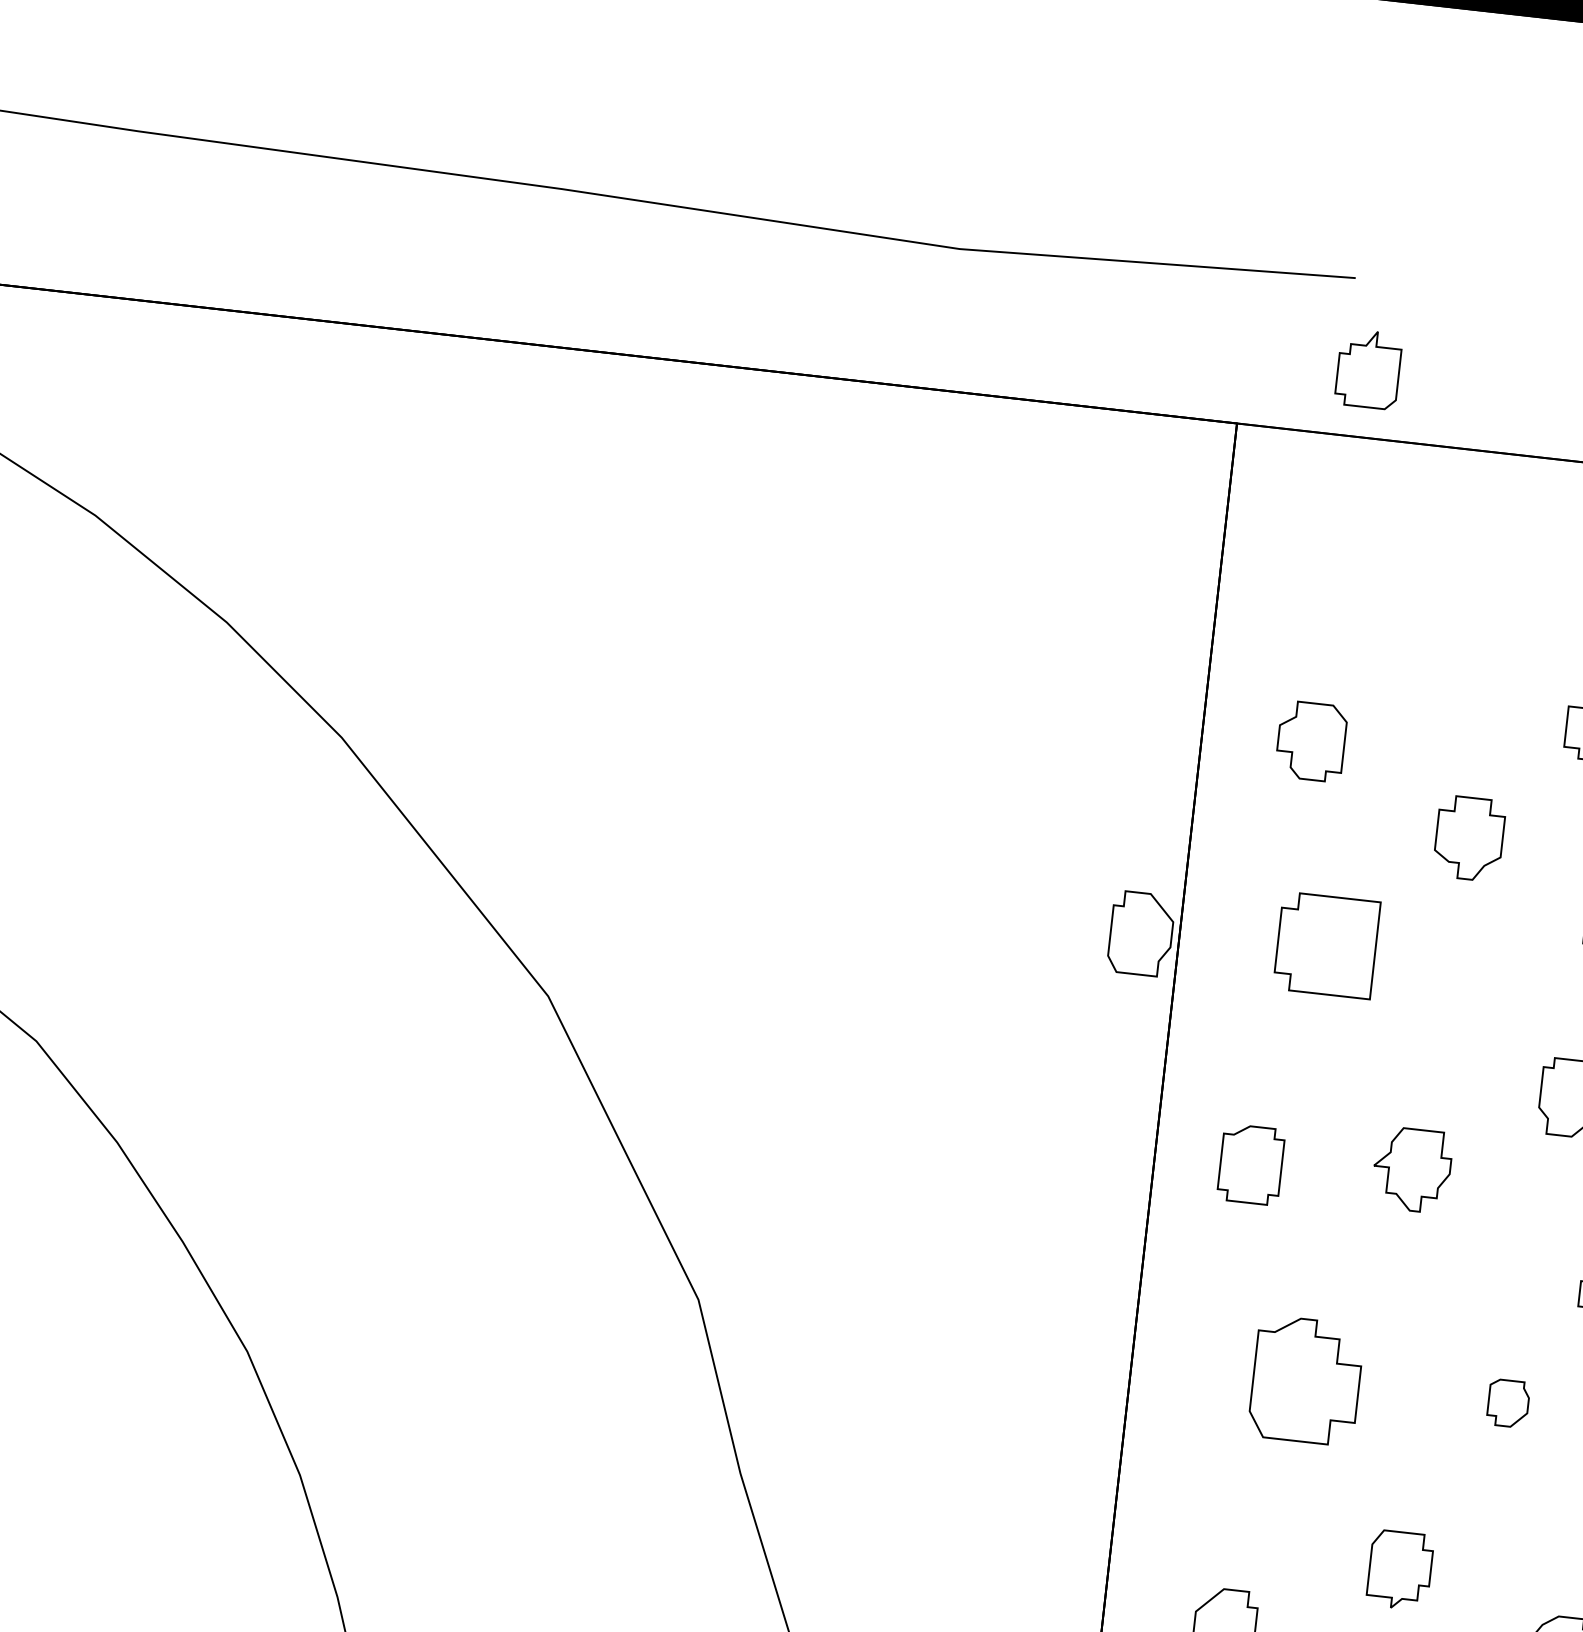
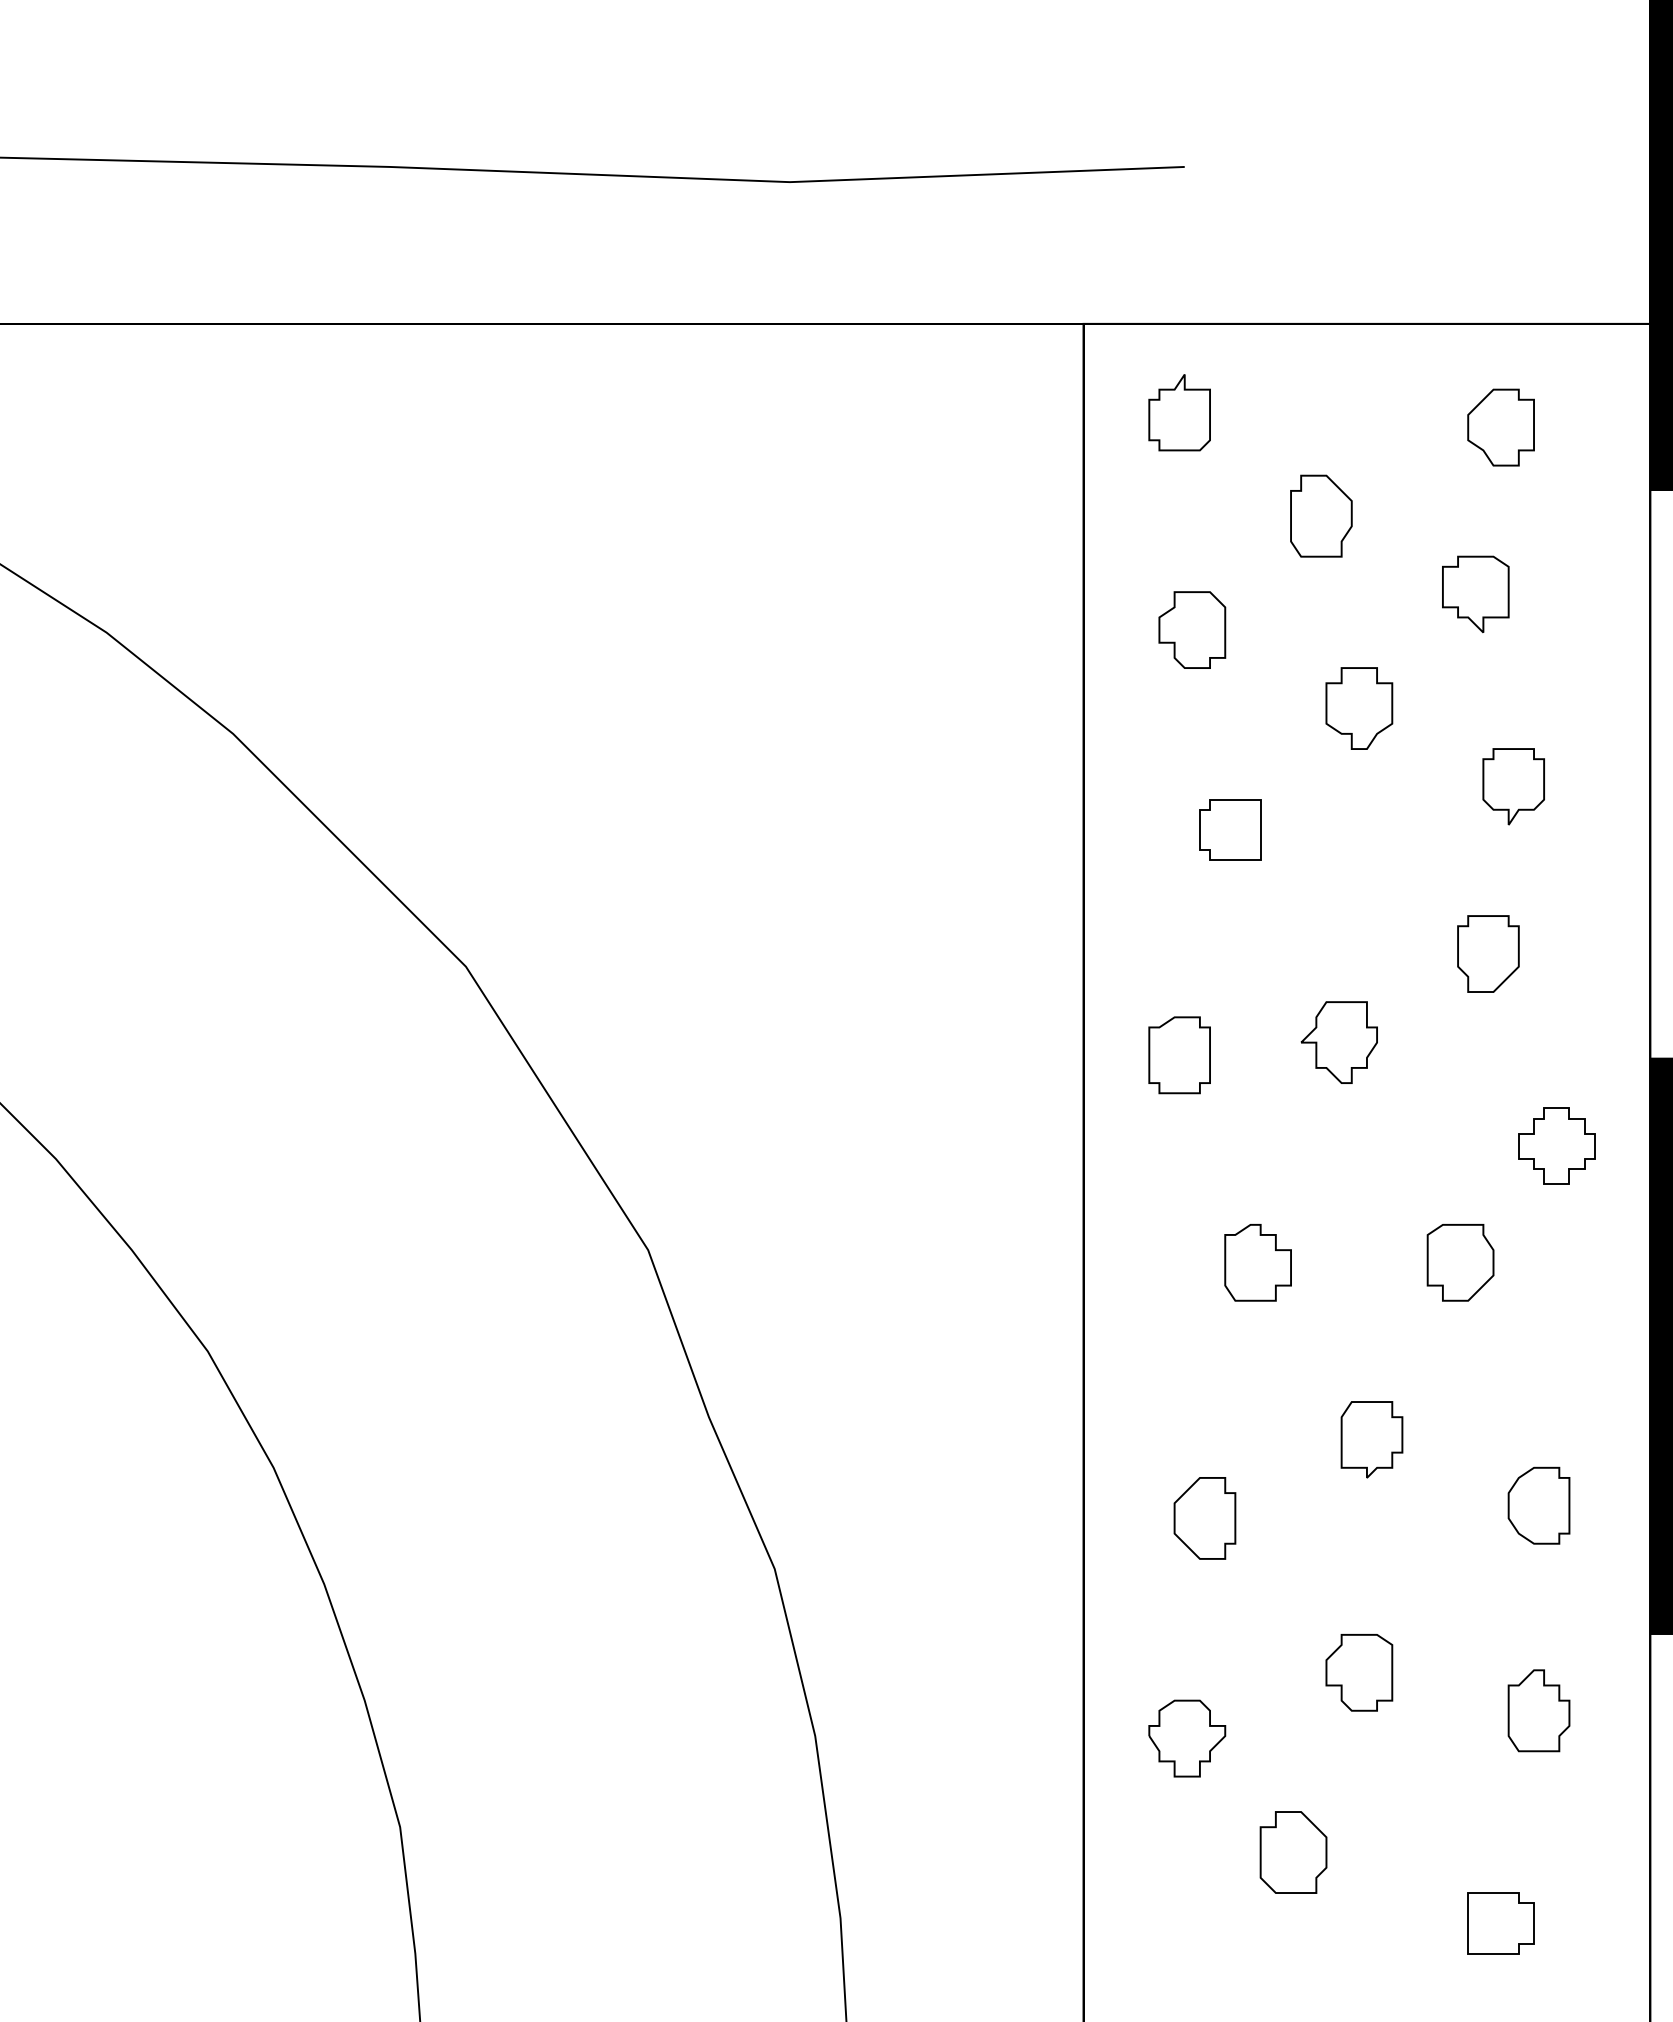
part: (1368, 369) -> (1179, 412), moved
part: (1141, 933) -> (1321, 515), moved
part: (1327, 944) -> (1230, 829), size x0.62
part: (1305, 1380) -> (1257, 1262), size x0.62
part: (1508, 1403) -> (1460, 1262), size x1.67

